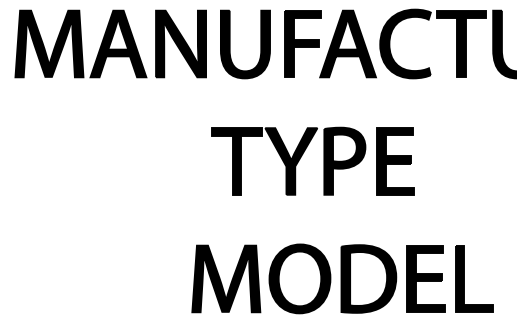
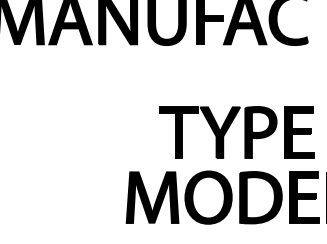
part: (303, 154) -> (229, 127), moved

